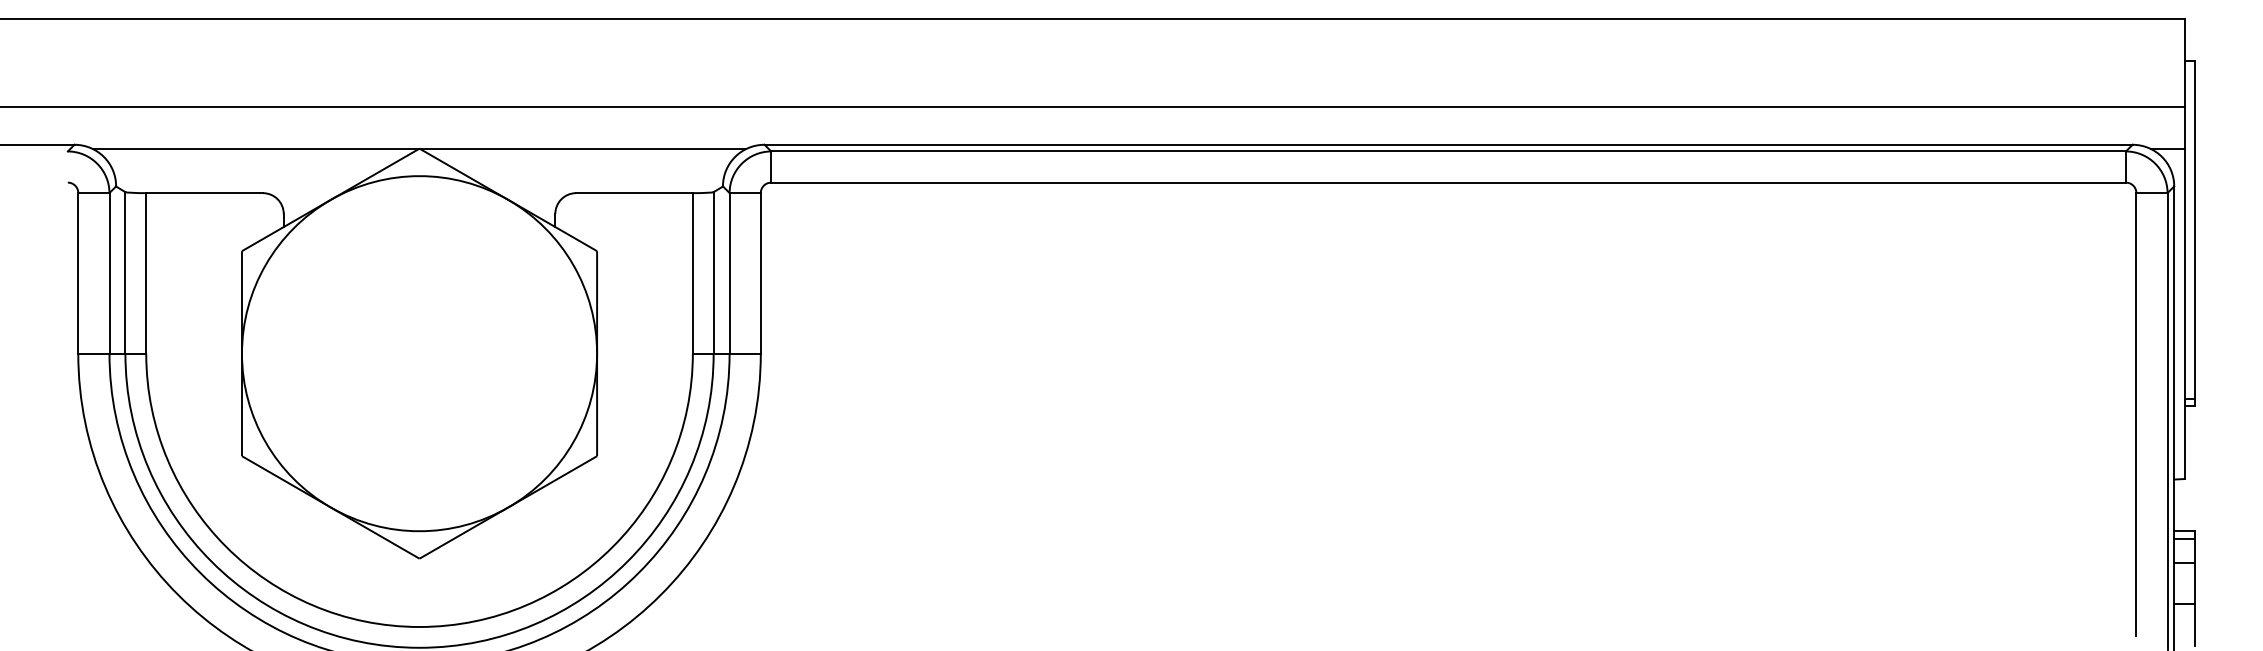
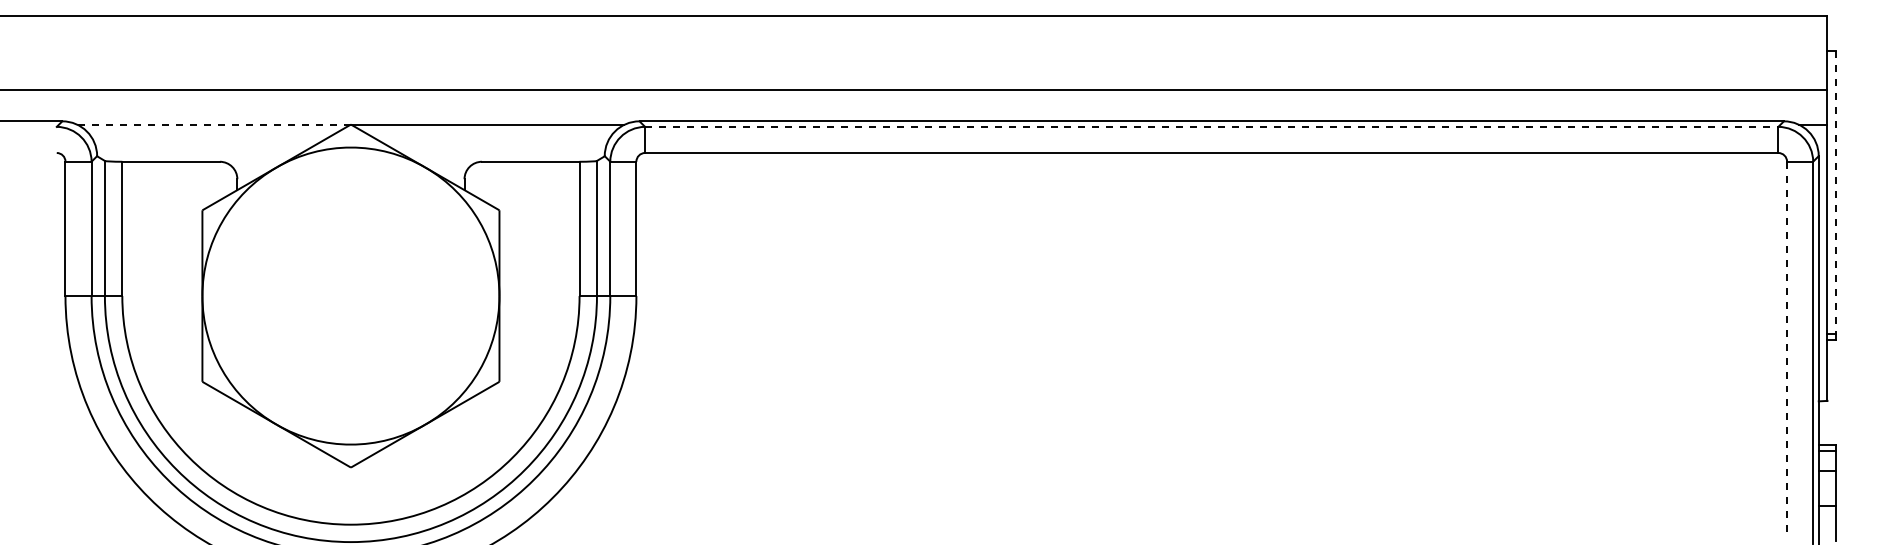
line: (255, 148) -> (213, 124), solid -> dashed
line: (1449, 151) -> (1212, 126), solid -> dashed
line: (2195, 229) -> (1836, 192), solid -> dashed
line: (2136, 414) -> (1787, 346), solid -> dashed

